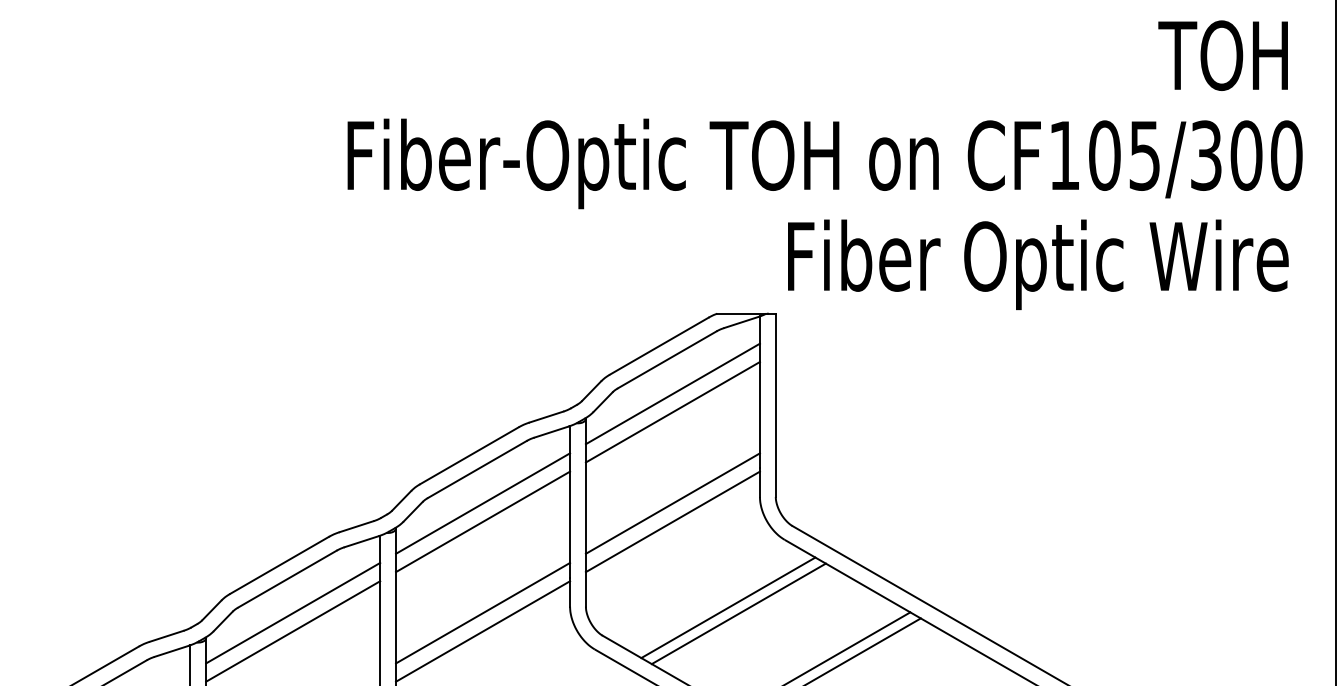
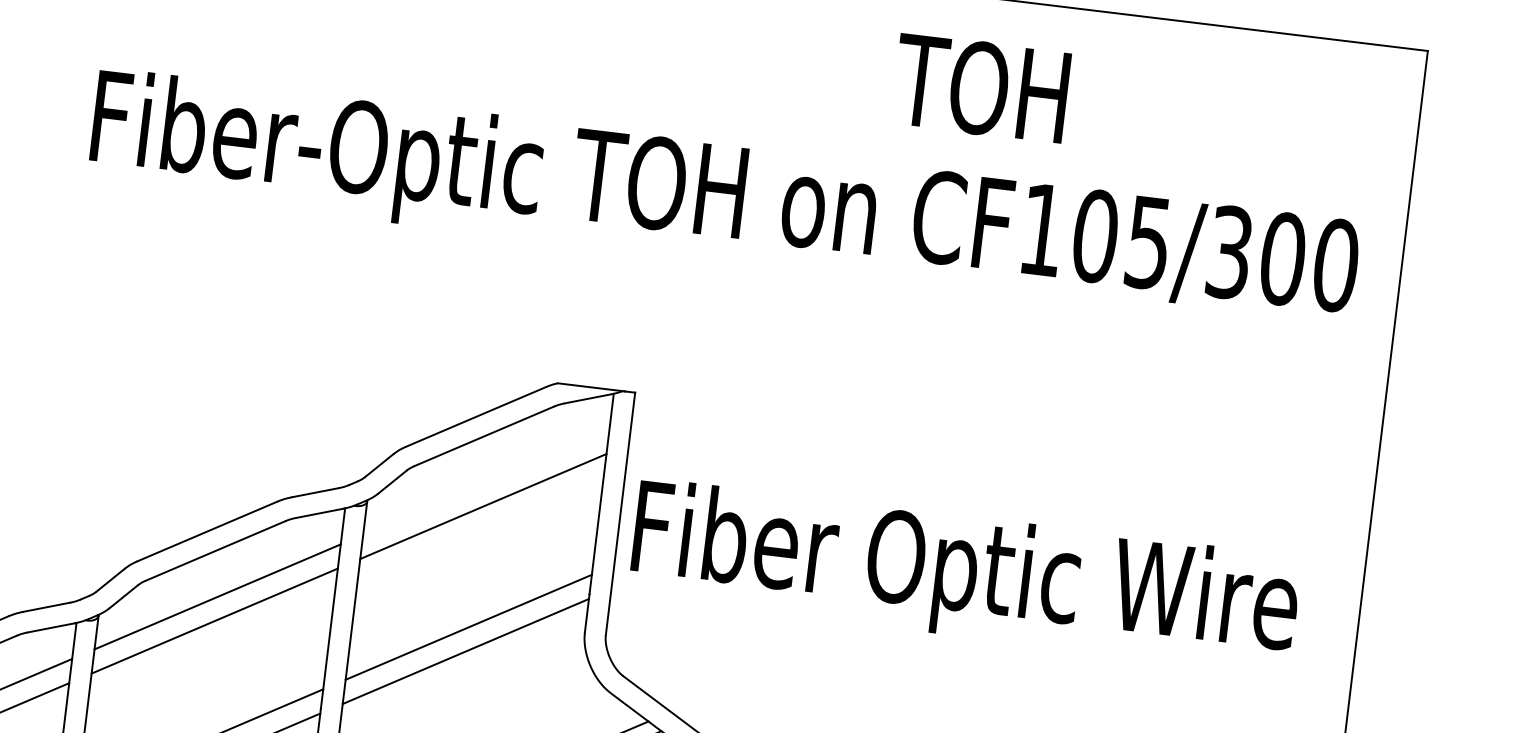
text: (1222, 55) -> (980, 88), moved
text: (1038, 264) -> (965, 575), moved
line: (672, 393) -> (485, 481), removed

